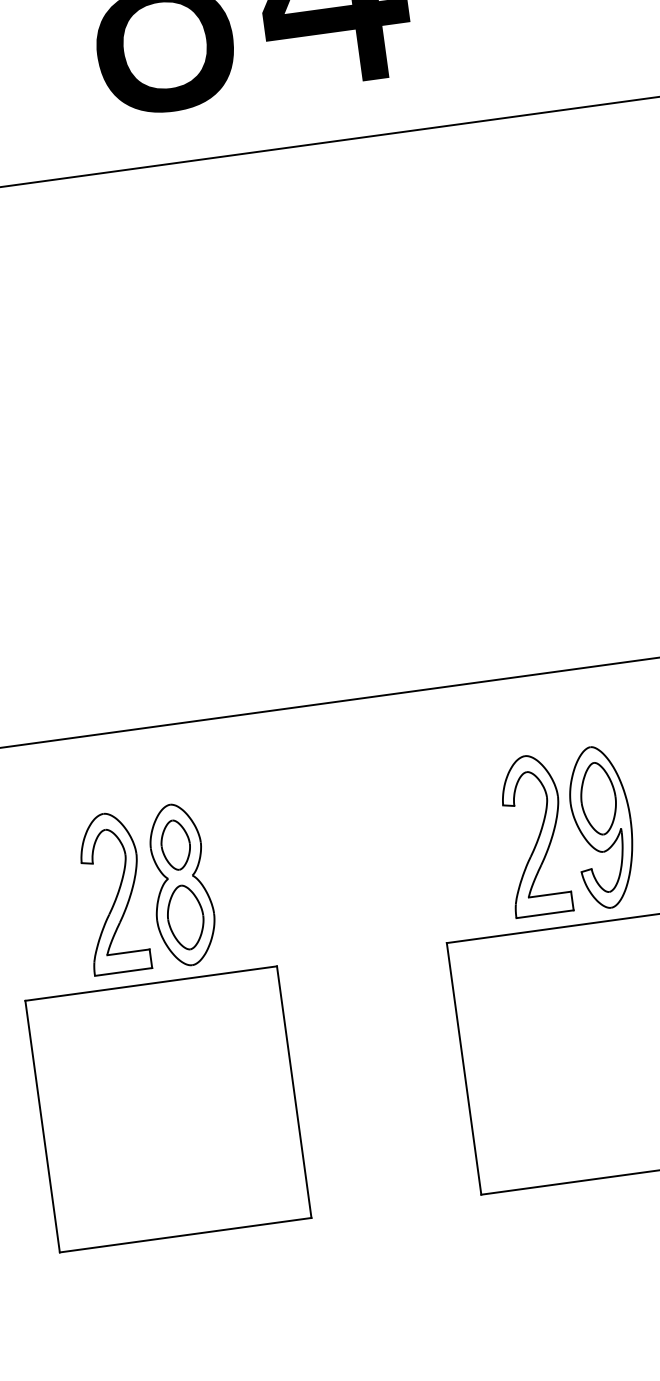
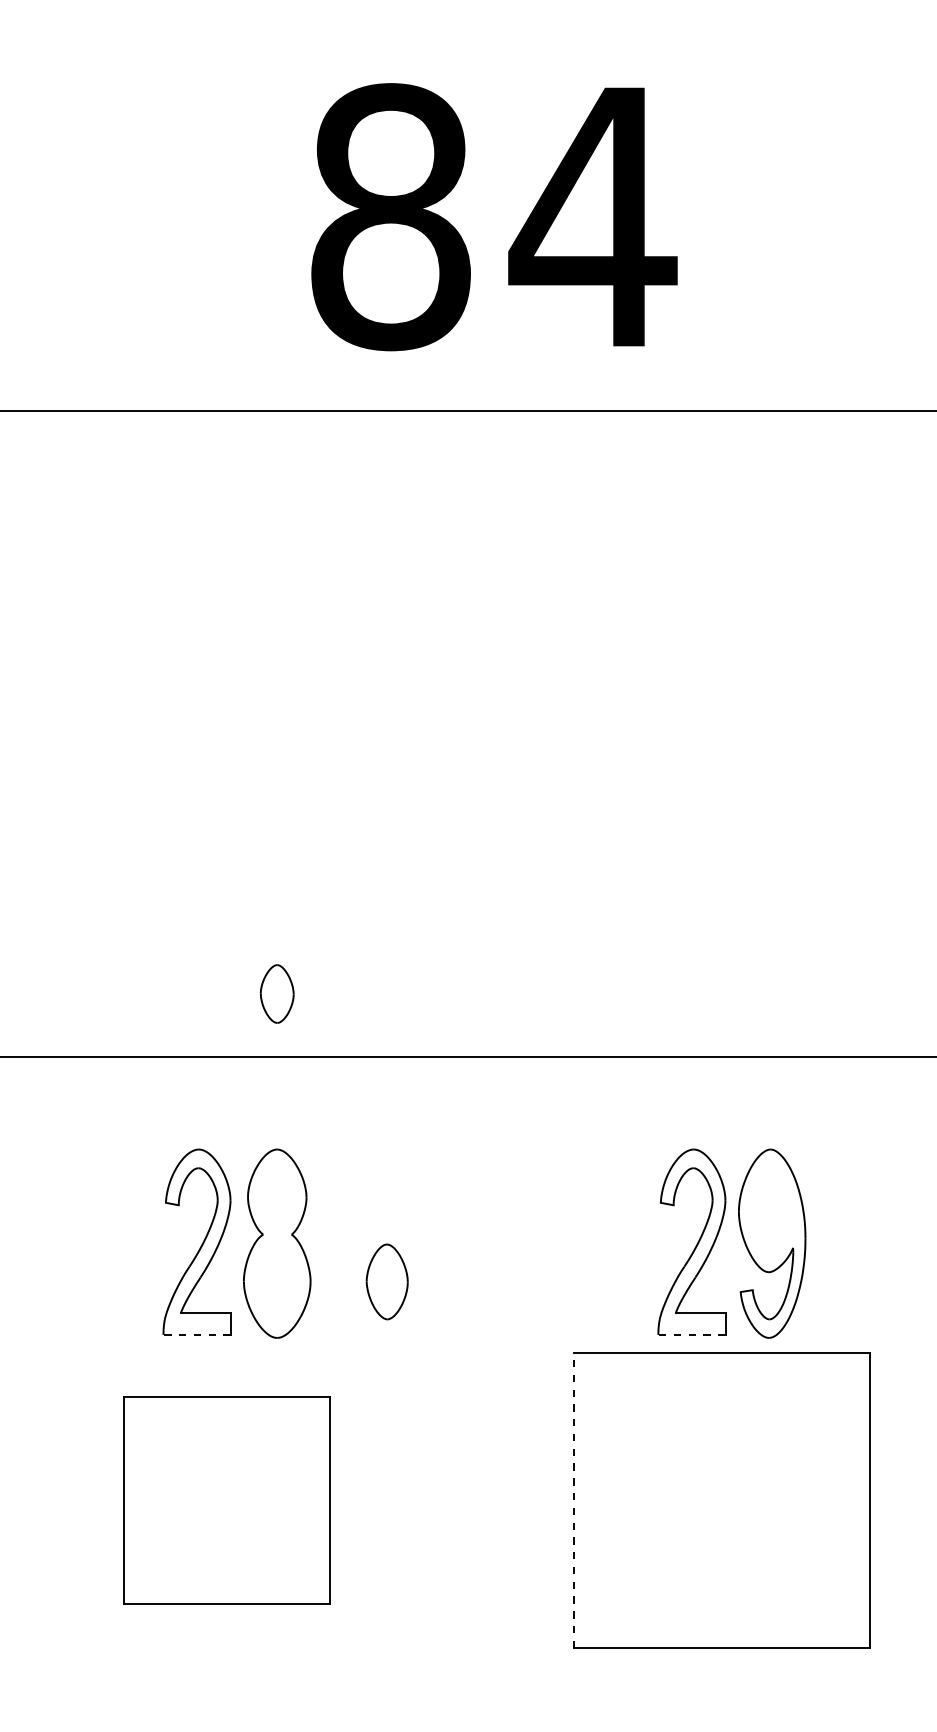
part: (598, 799) -> (771, 1210), removed
part: (175, 844) -> (276, 993), moved
line: (544, 913) -> (691, 1334), solid -> dashed
part: (185, 917) -> (386, 1281), moved
line: (123, 971) -> (197, 1334), solid -> dashed
line: (464, 1068) -> (574, 1500), solid -> dashed
part: (167, 1109) -> (226, 1500), size x0.7

